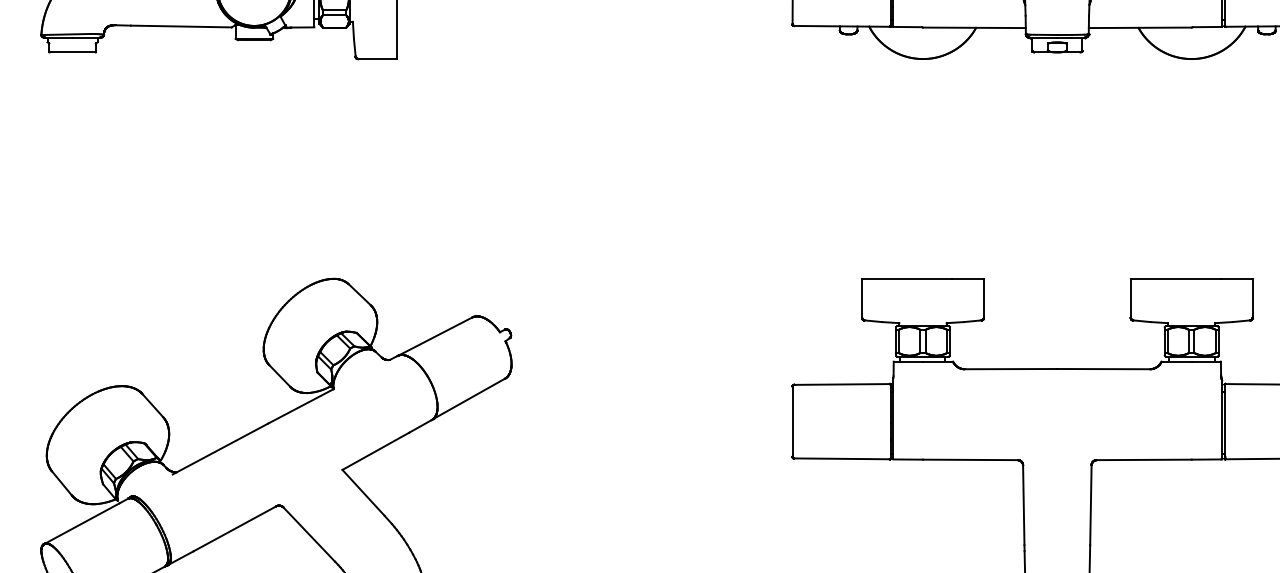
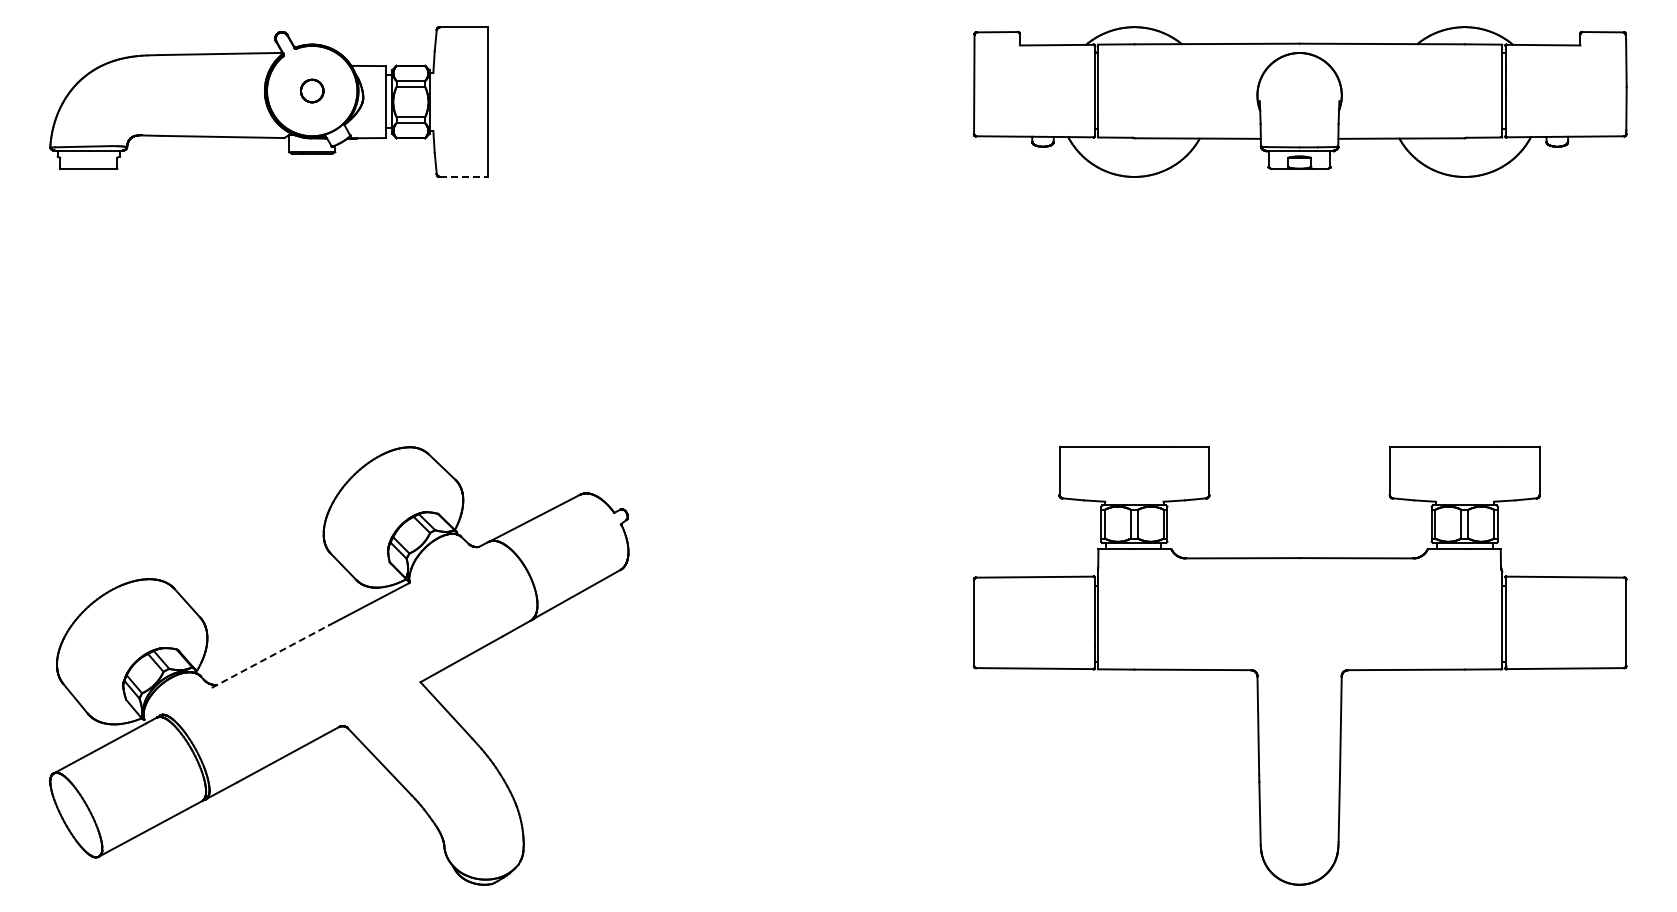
line: (377, 58) -> (463, 176), solid -> dashed
line: (220, 449) -> (270, 656), solid -> dashed

